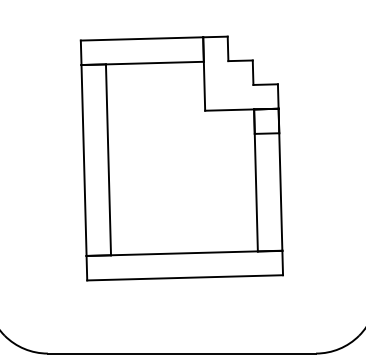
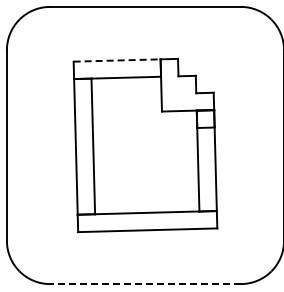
line: (142, 38) -> (117, 60), solid -> dashed
line: (180, 354) -> (144, 284), solid -> dashed

